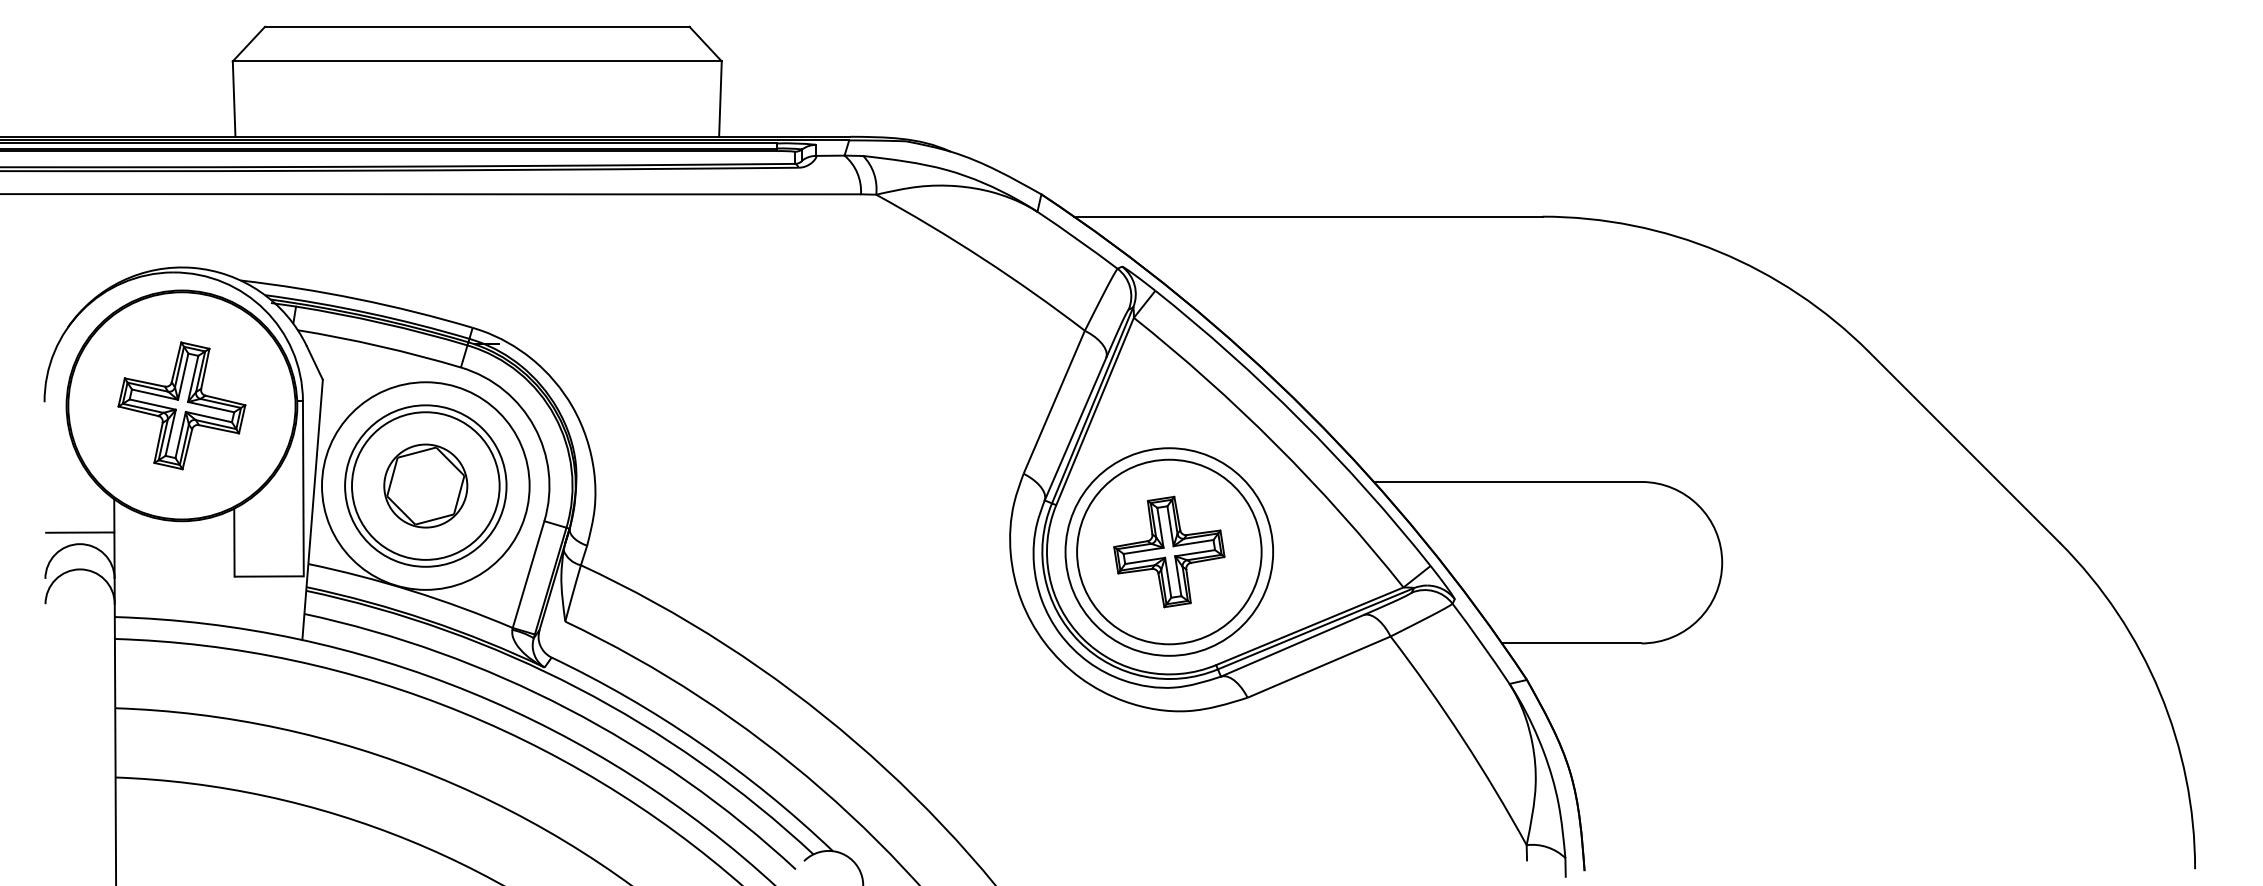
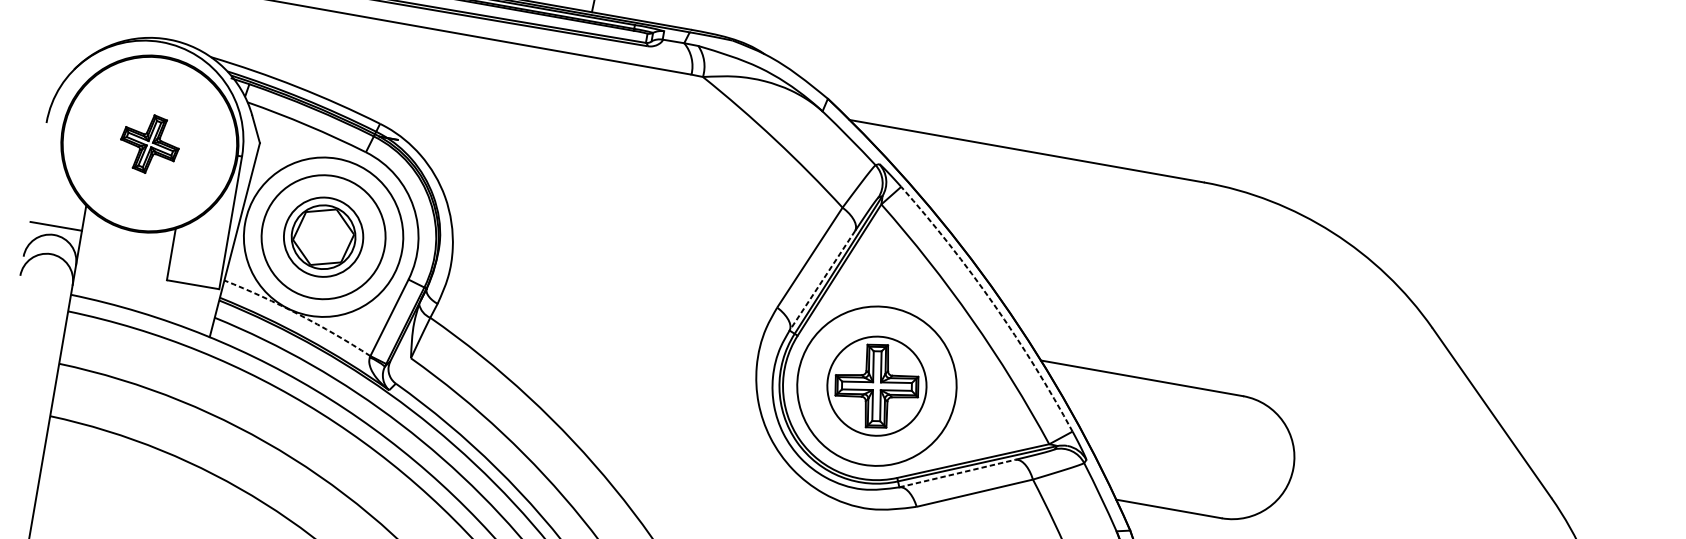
part: (181, 405) -> (149, 143), size x0.6
arc: (1300, 420) -> (993, 304), solid -> dashed
line: (1075, 429) -> (822, 281), solid -> dashed
circle: (425, 485) -> (323, 236), size x0.7
circle: (1169, 551) -> (877, 385), size x0.7
arc: (412, 590) -> (299, 314), solid -> dashed
line: (1292, 645) -> (957, 473), solid -> dashed

